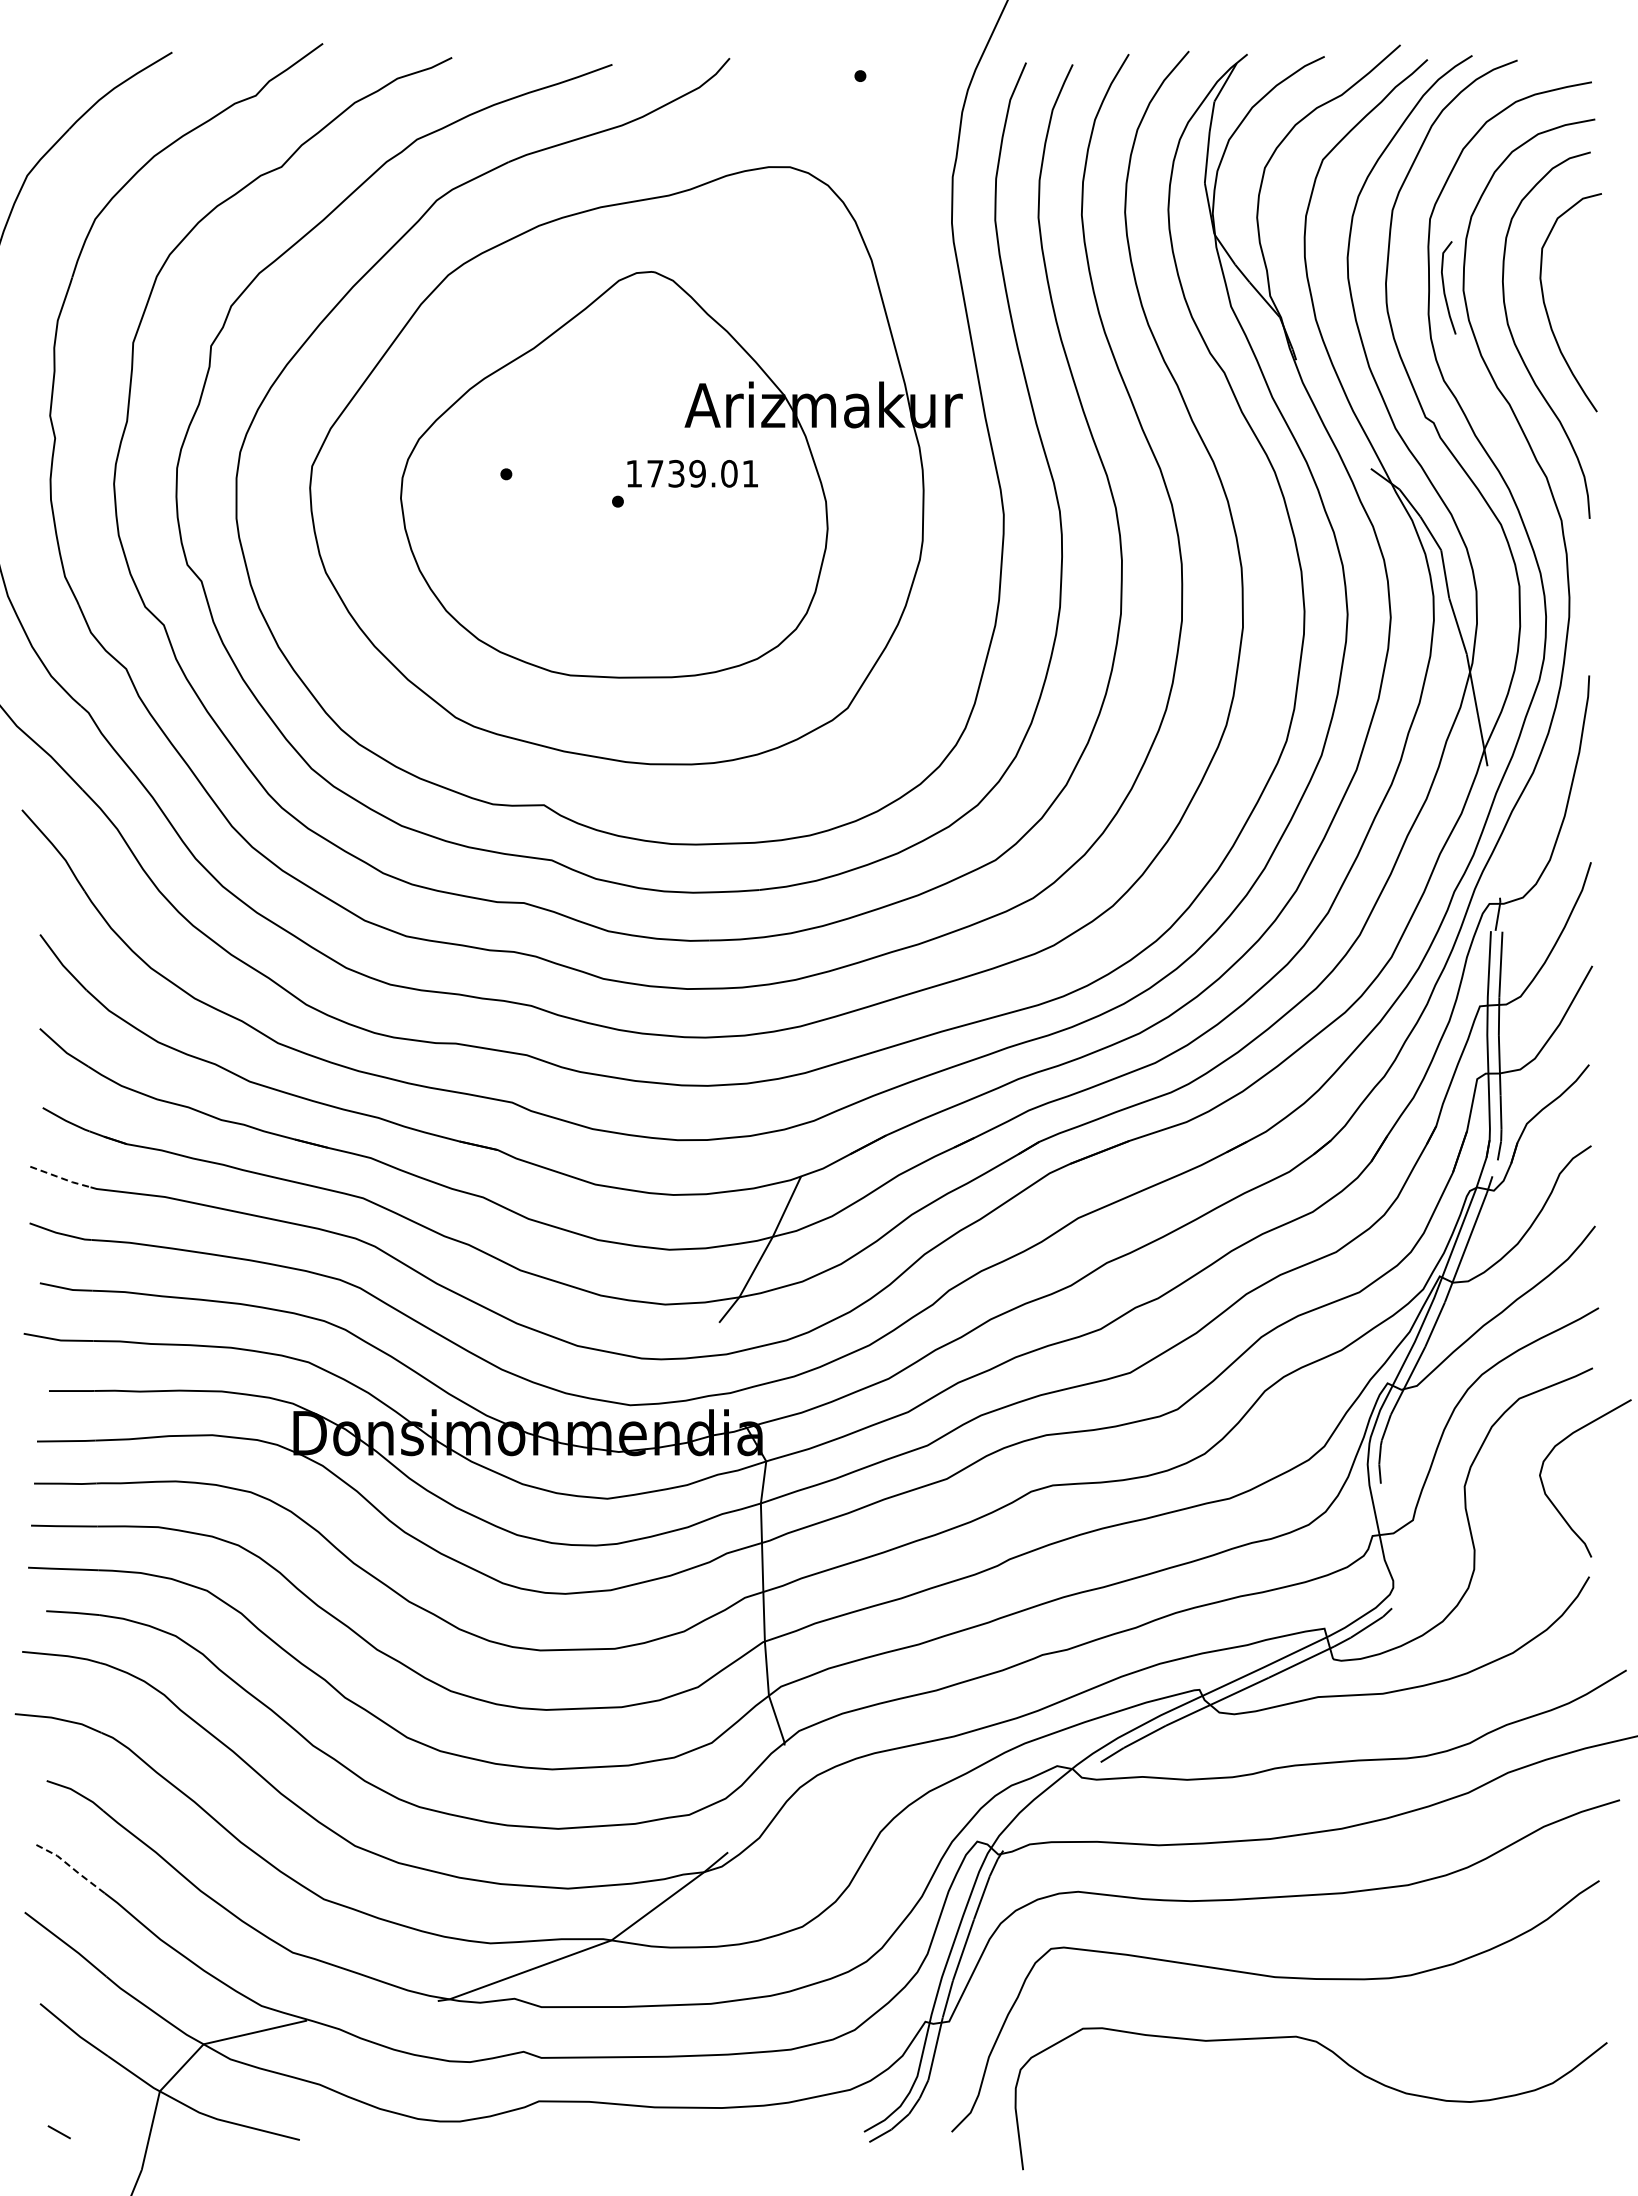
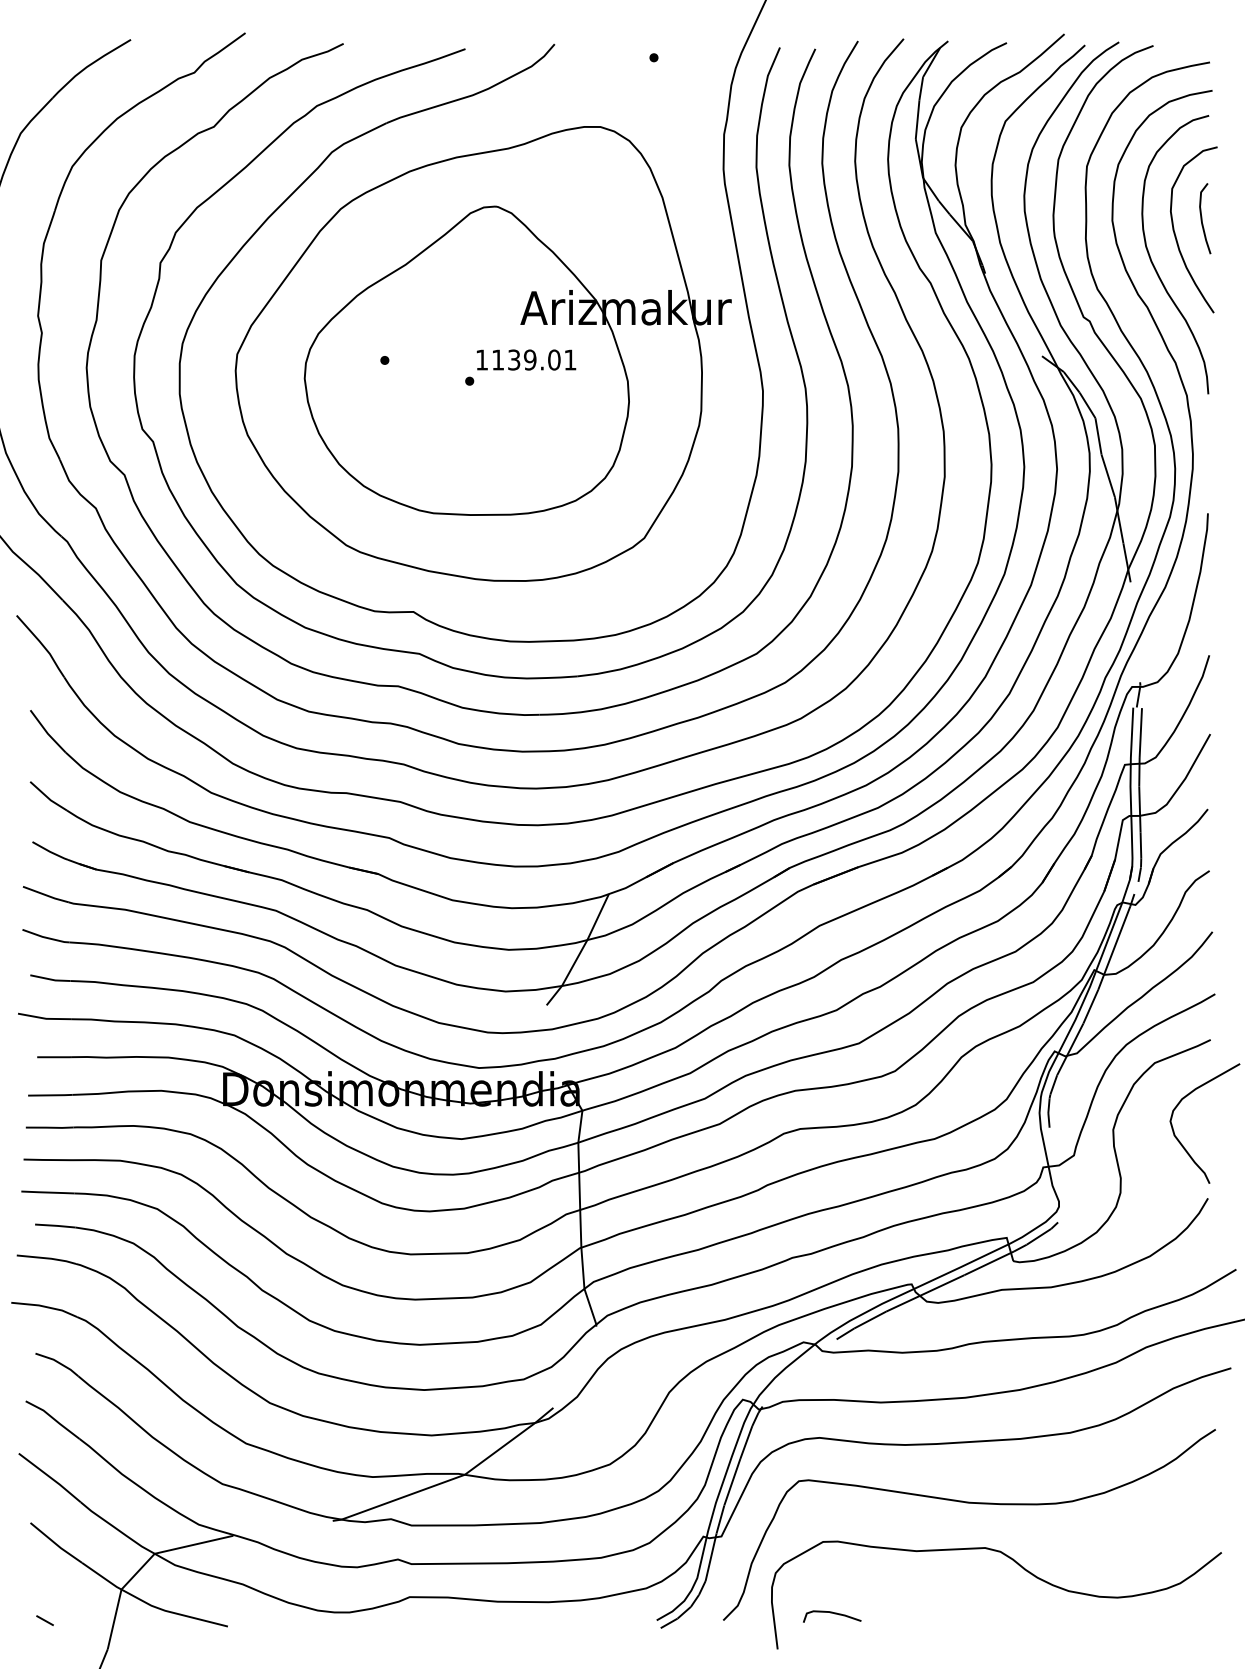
curve: (1444, 287) -> (1202, 218), moved
text: (655, 473) -> (498, 359), 1739.01 -> 1139.01
line: (61, 1178) -> (46, 895), dashed -> solid
line: (70, 1866) -> (53, 1418), dashed -> solid
curve: (1096, 2123) -> (833, 1613), added

